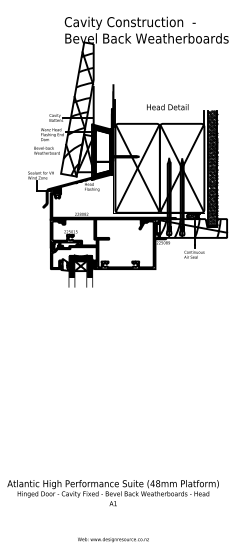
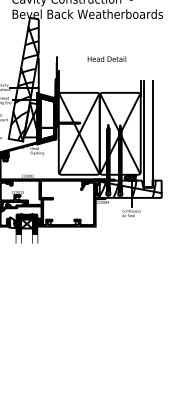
text: (167, 107) -> (106, 59), moved
hatch: (212, 167) -> (148, 133), removed

